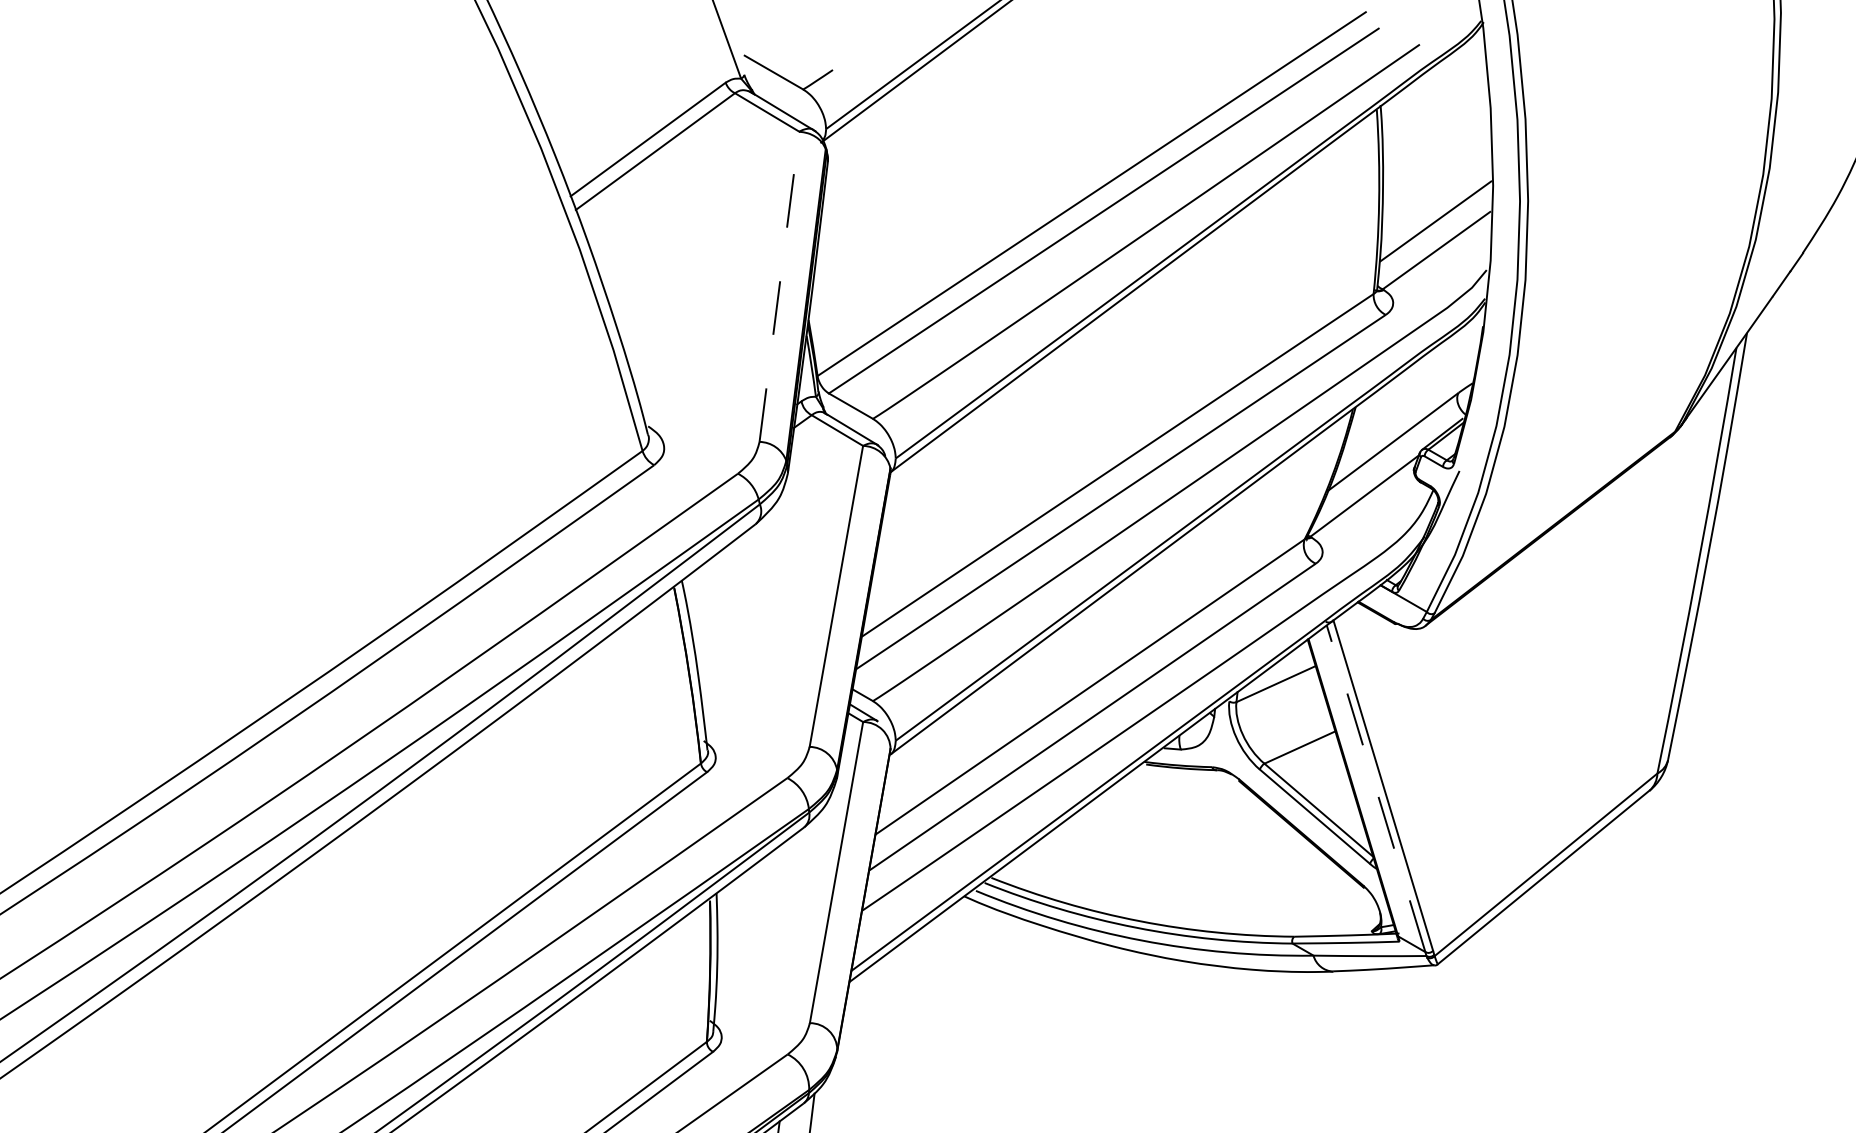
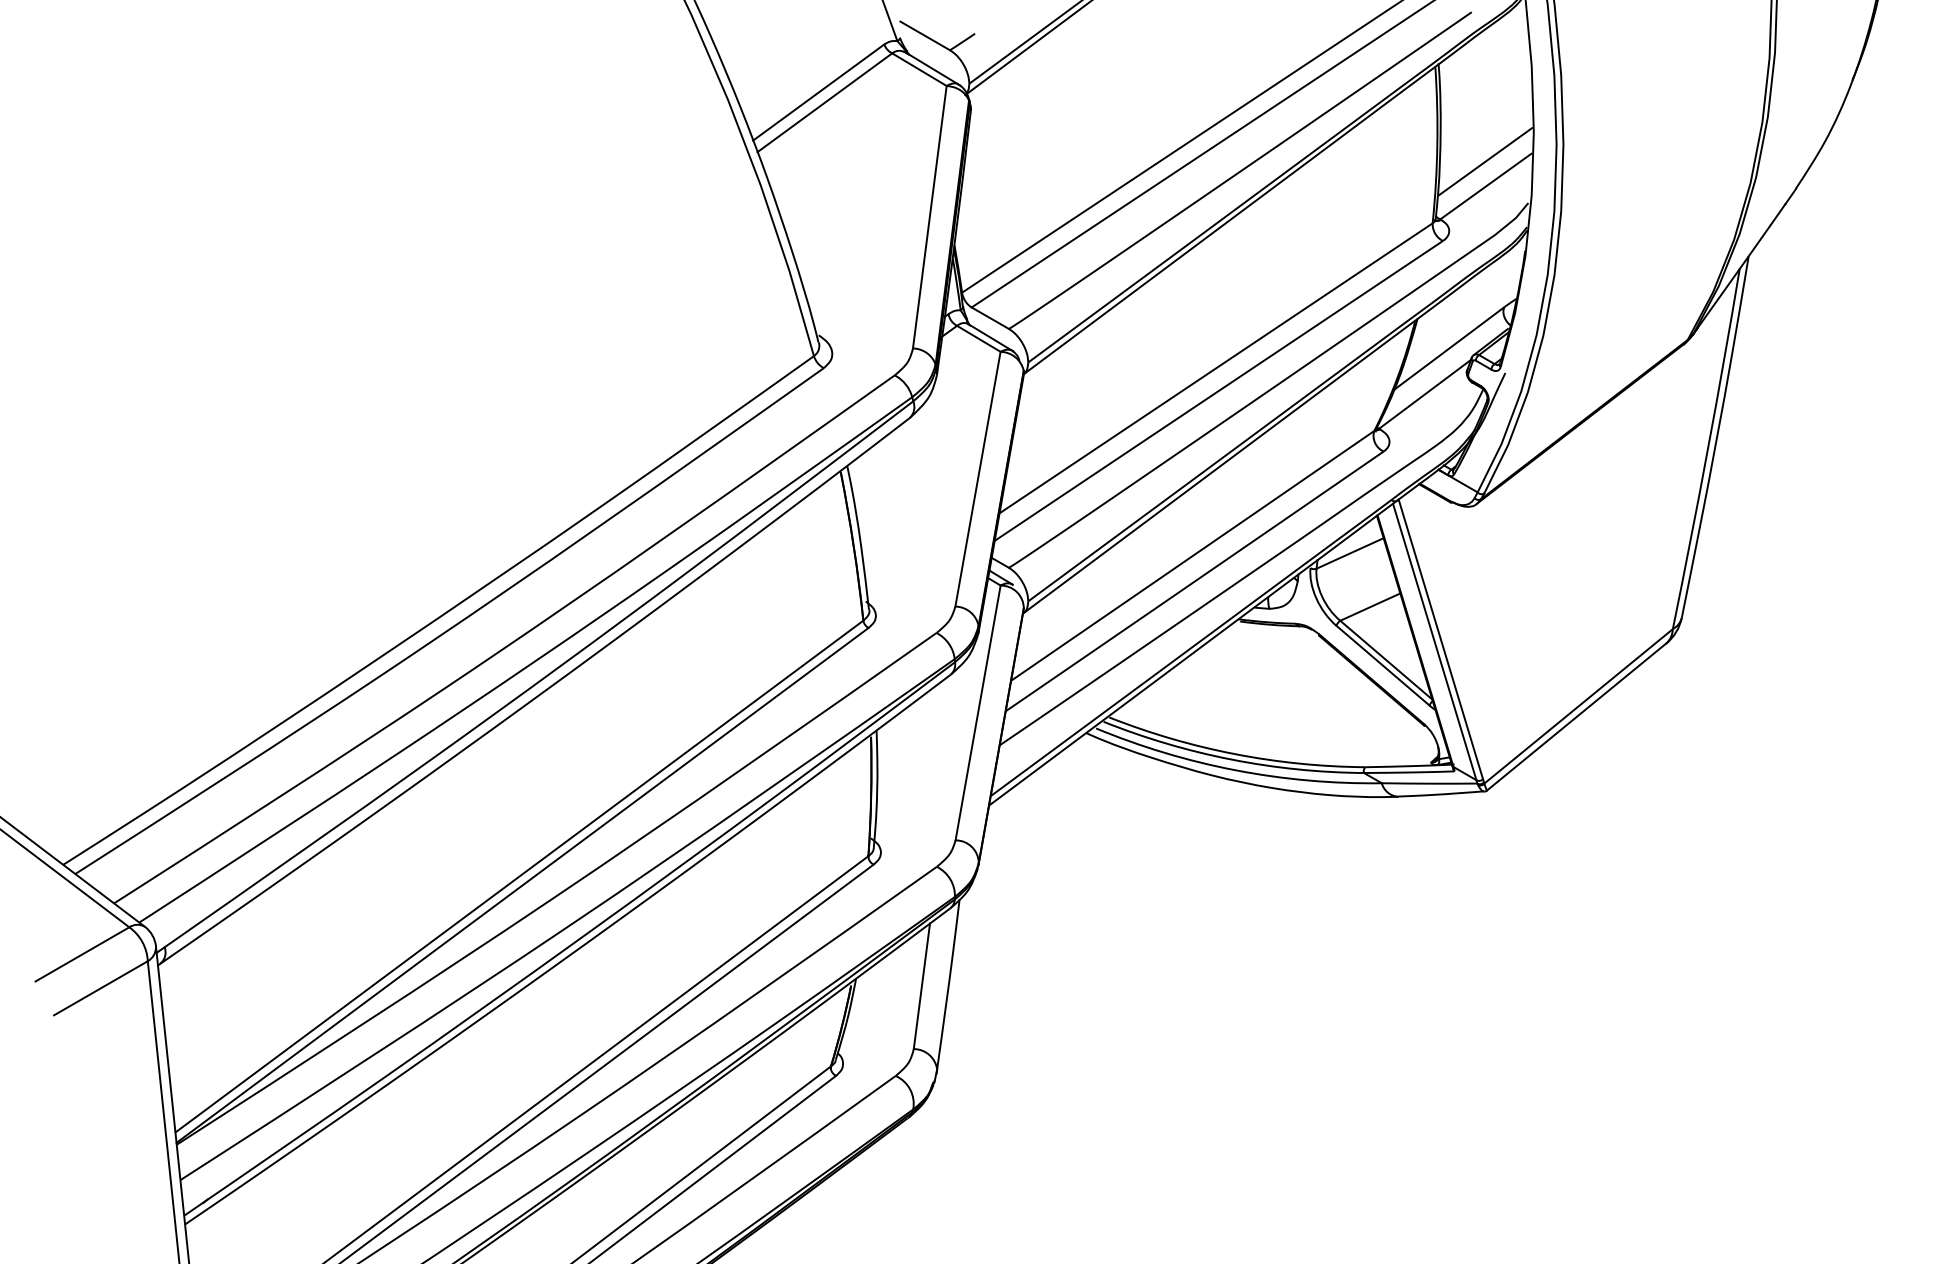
line: (779, 285) -> (929, 216), dashed -> solid
line: (1375, 788) -> (1434, 641), dashed -> solid

